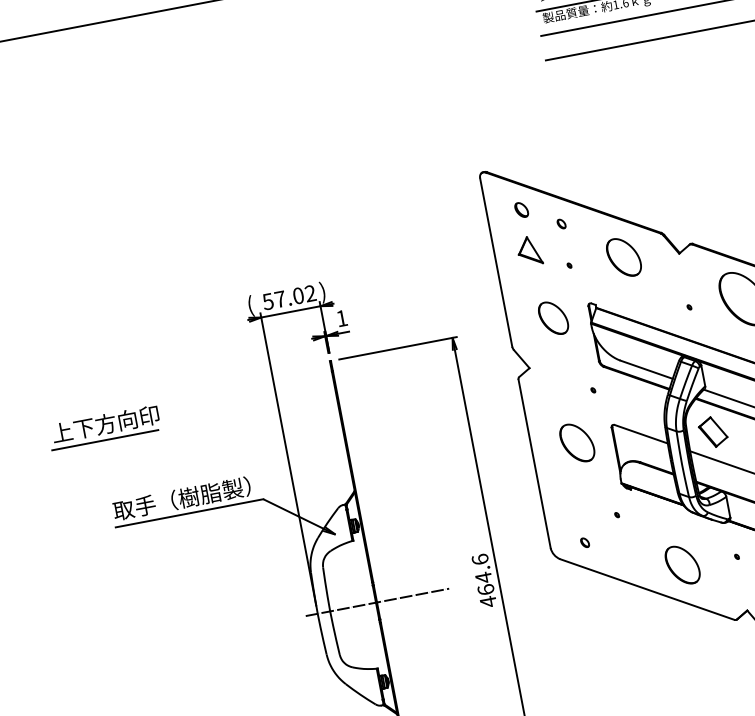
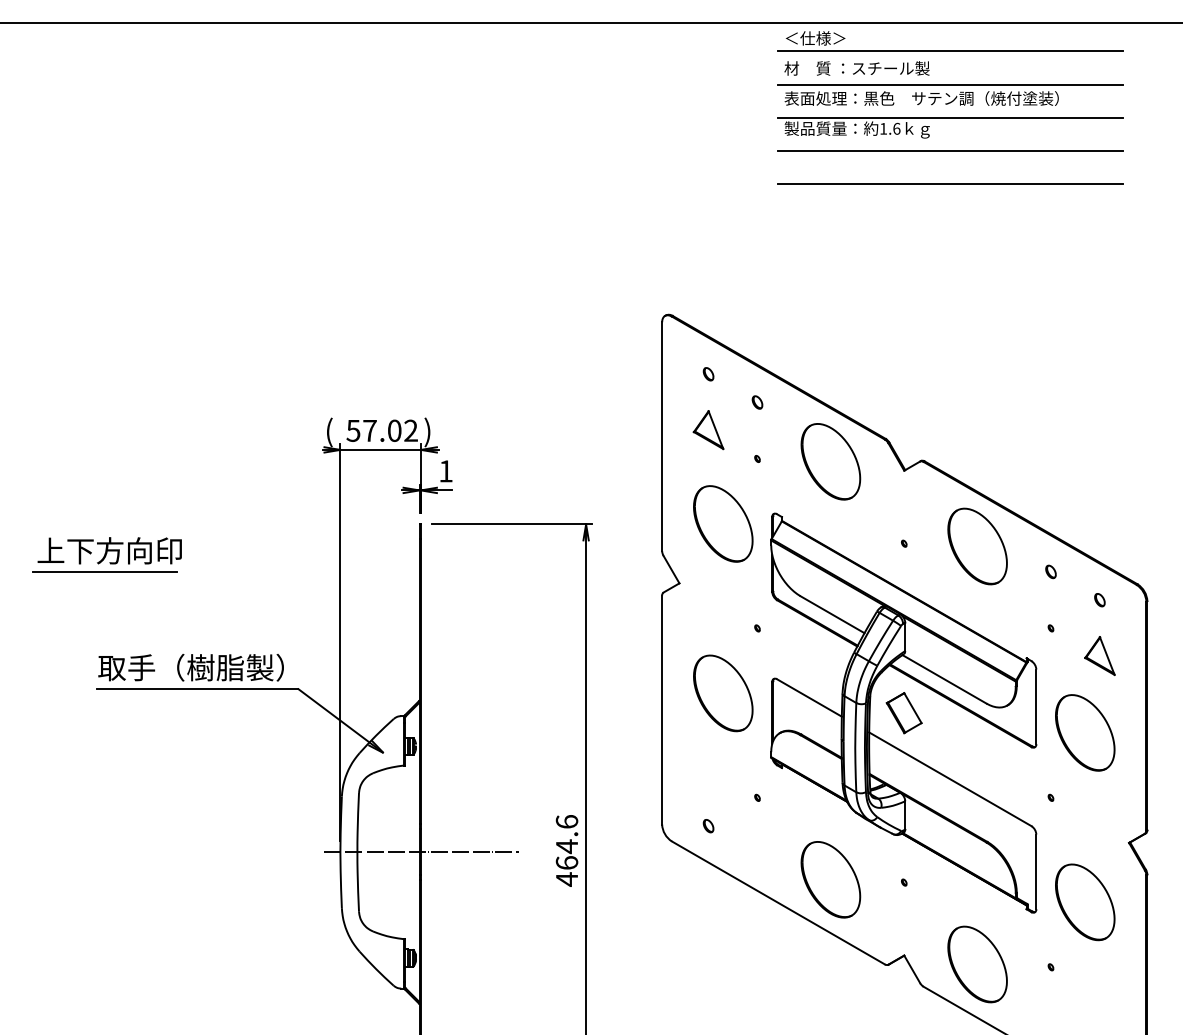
part: (521, 210) -> (708, 374), size x0.62
part: (623, 257) -> (830, 461), size x1.43
part: (553, 317) -> (723, 523), size x1.67
part: (577, 443) -> (723, 693), size x1.43
part: (682, 564) -> (830, 879), size x1.43

